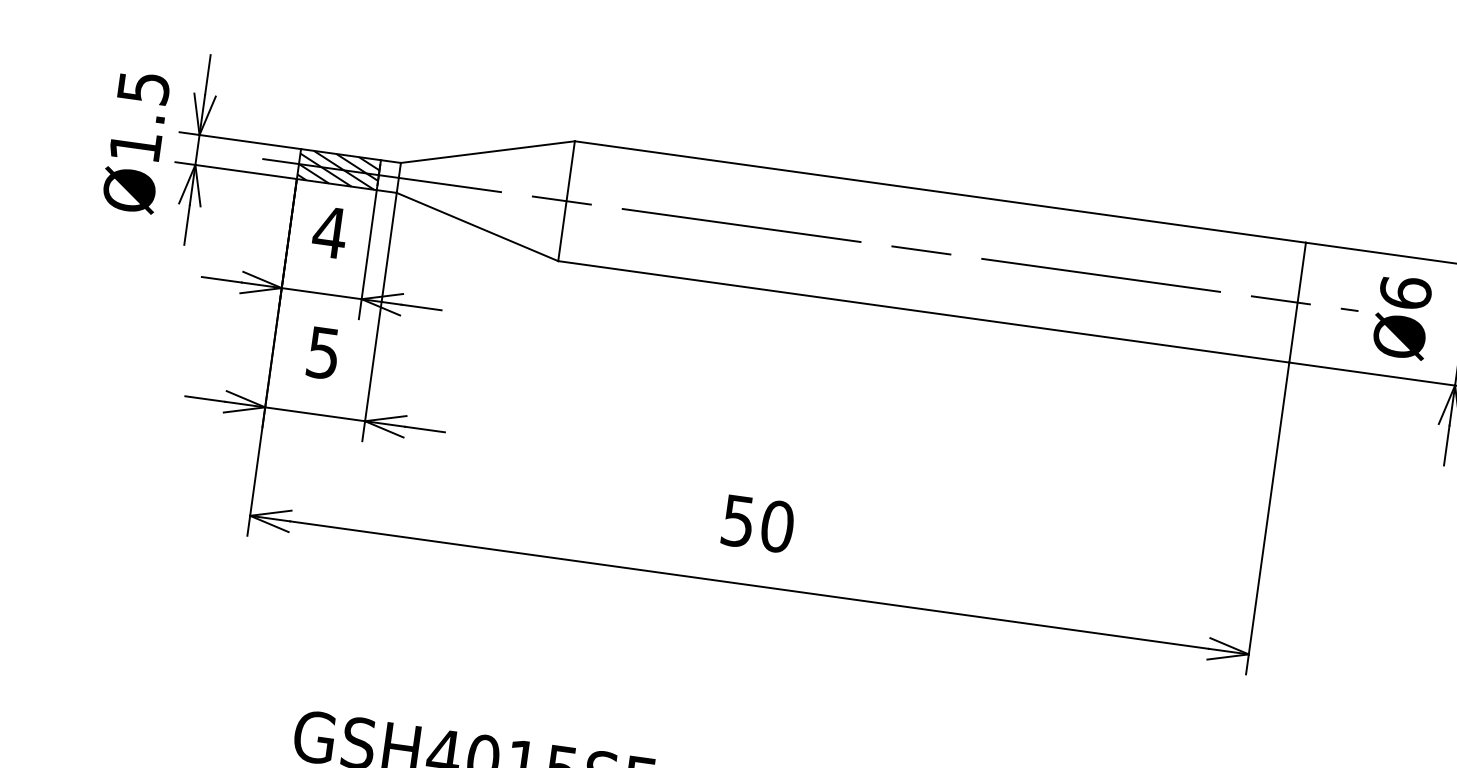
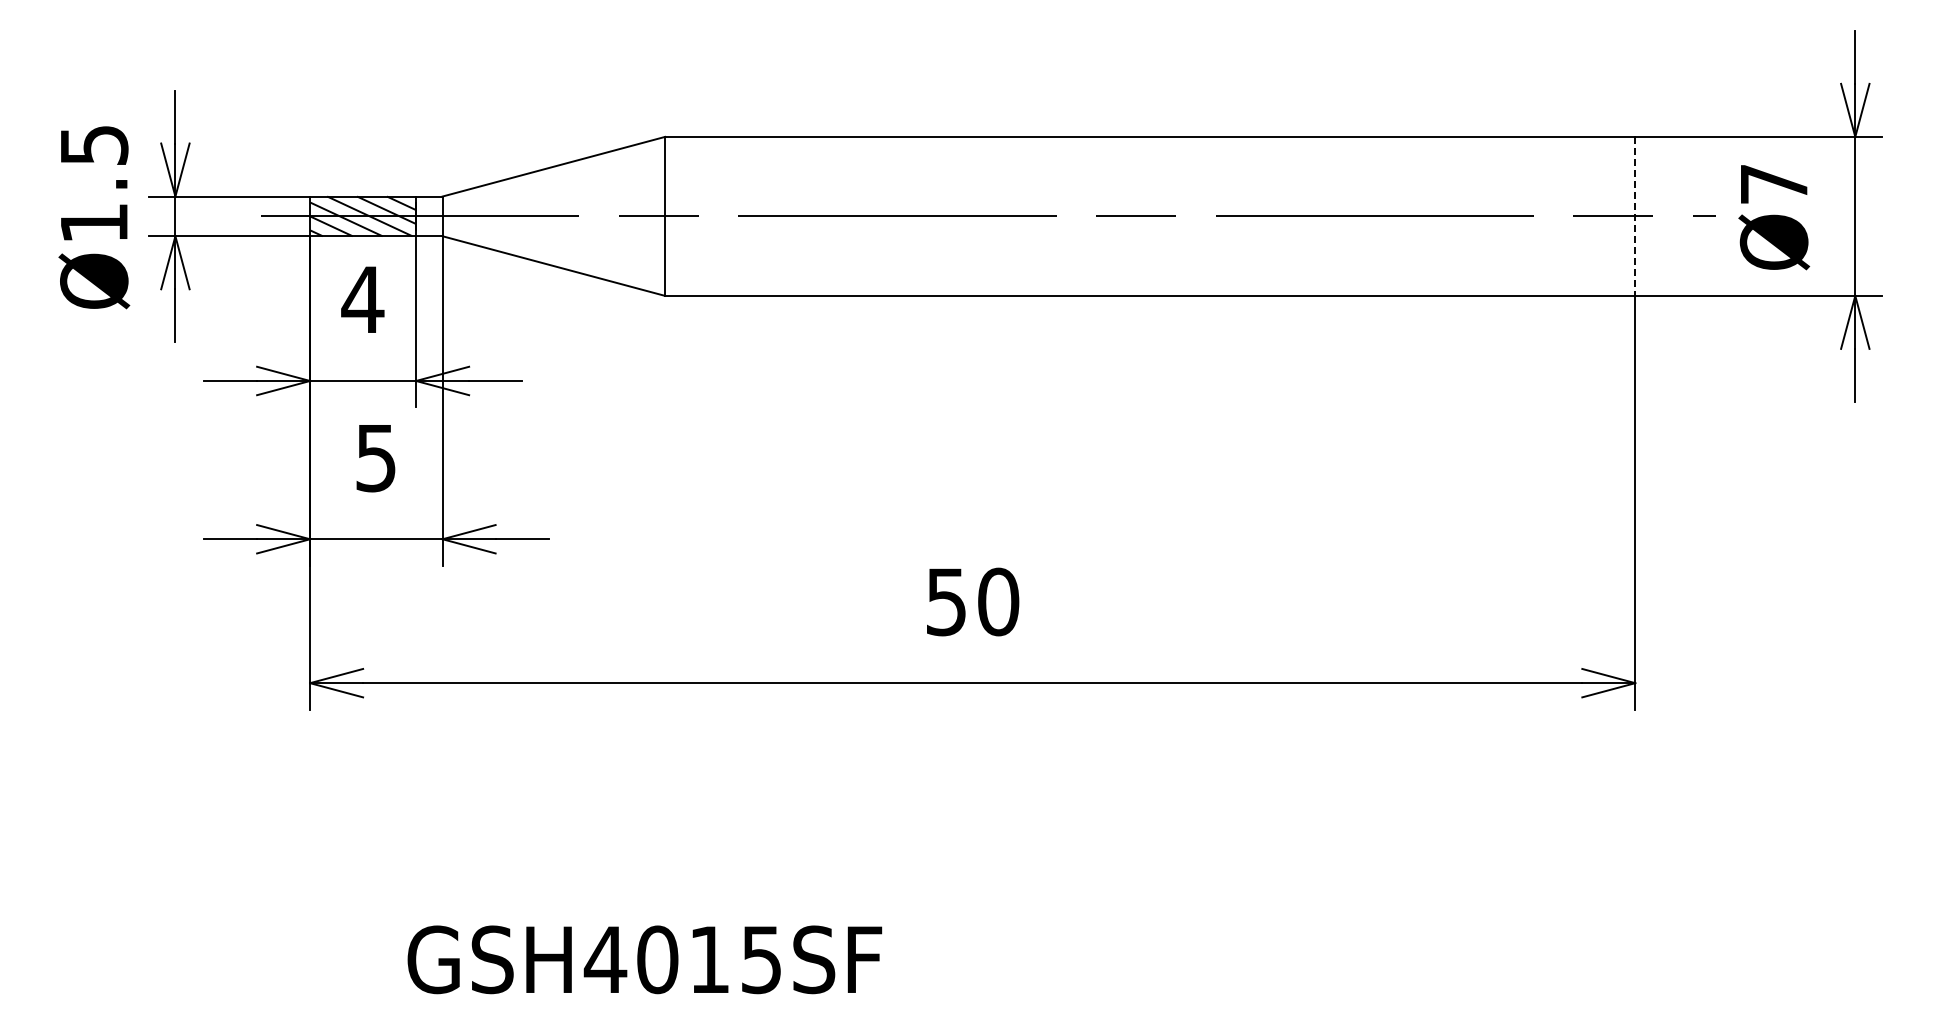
text: (1405, 292) -> (1773, 183), Ø6 -> Ø7
line: (1297, 302) -> (1635, 216), solid -> dashed

